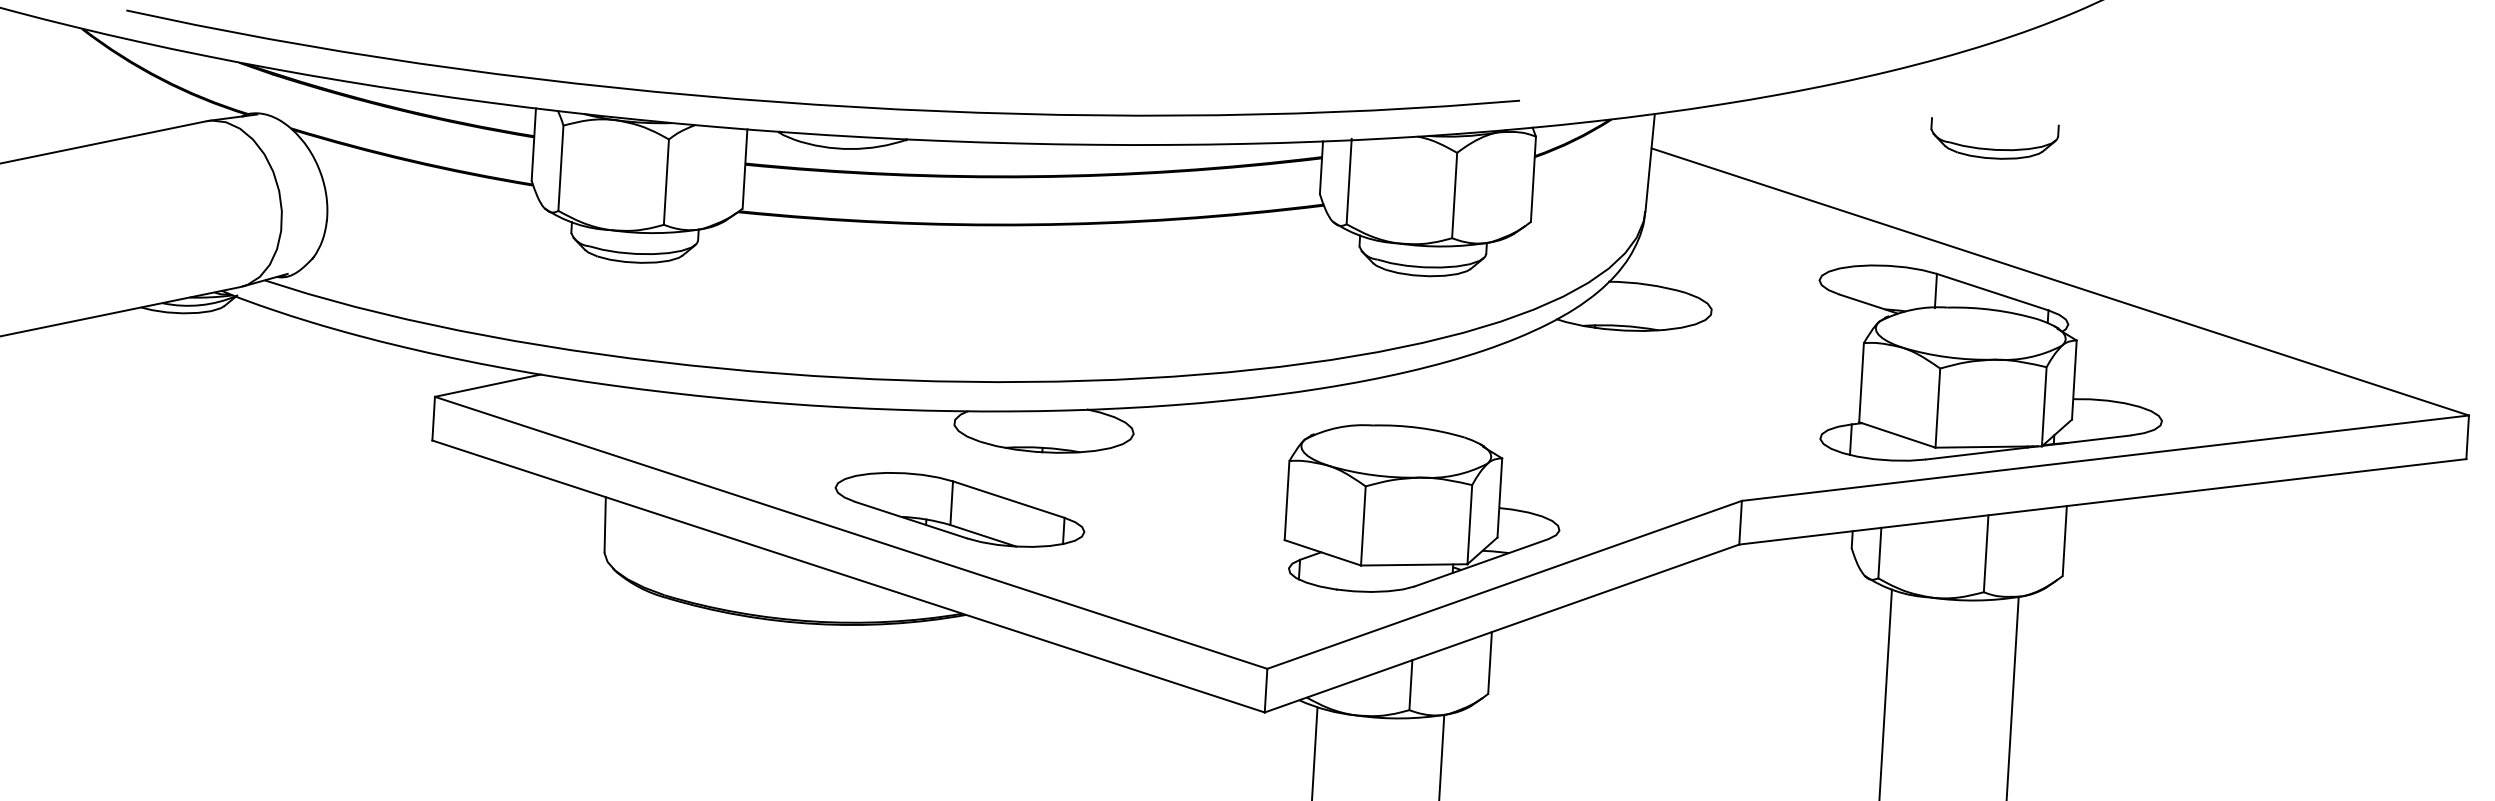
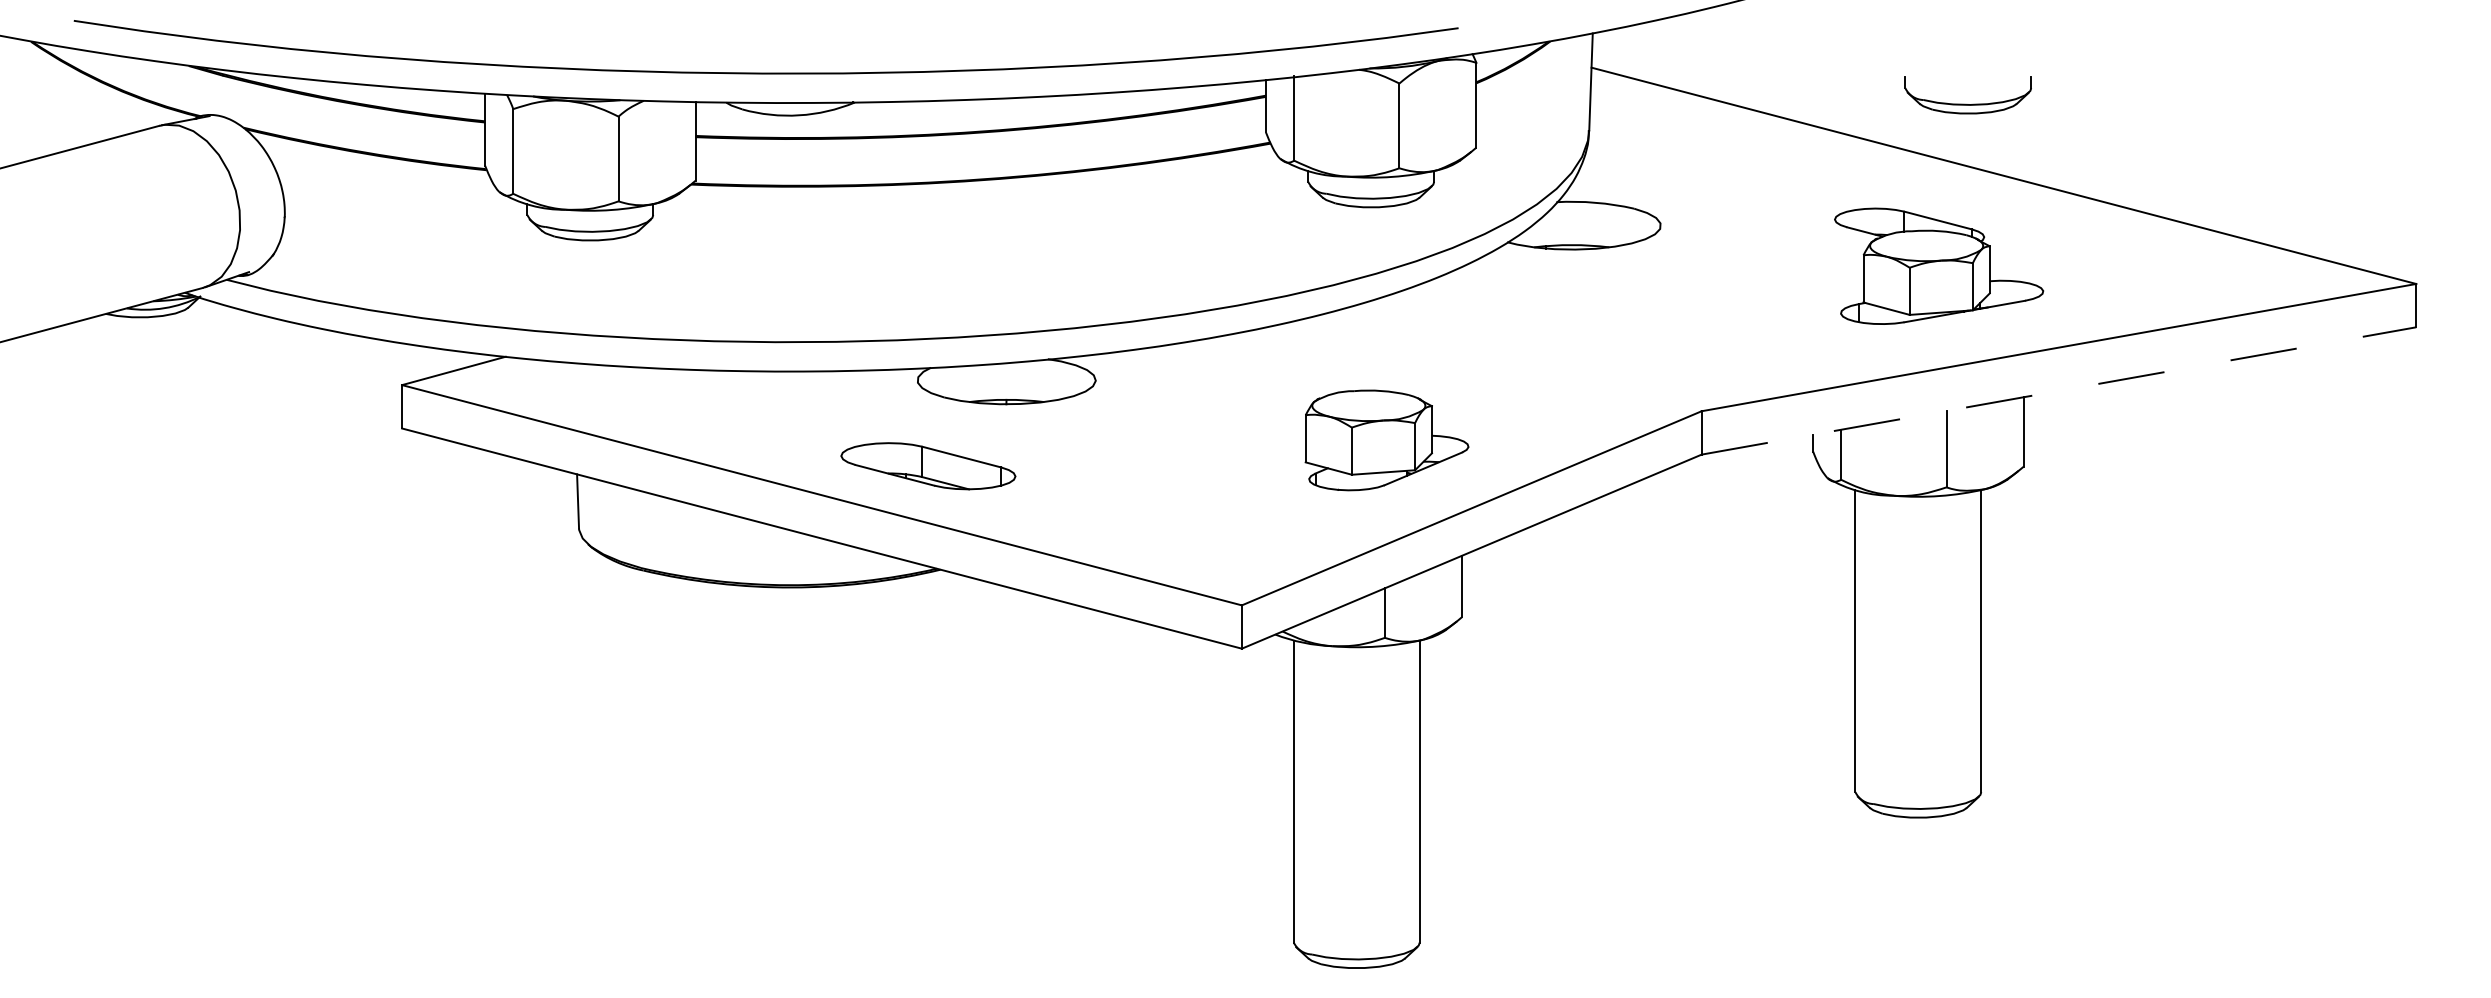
part: (1992, 148) -> (1966, 103), moved
part: (1988, 369) -> (1938, 266), size x0.6
line: (2102, 501) -> (2058, 390), solid -> dashed
part: (960, 510) -> (928, 466), size x0.7
part: (1422, 511) -> (1386, 440), size x0.6

